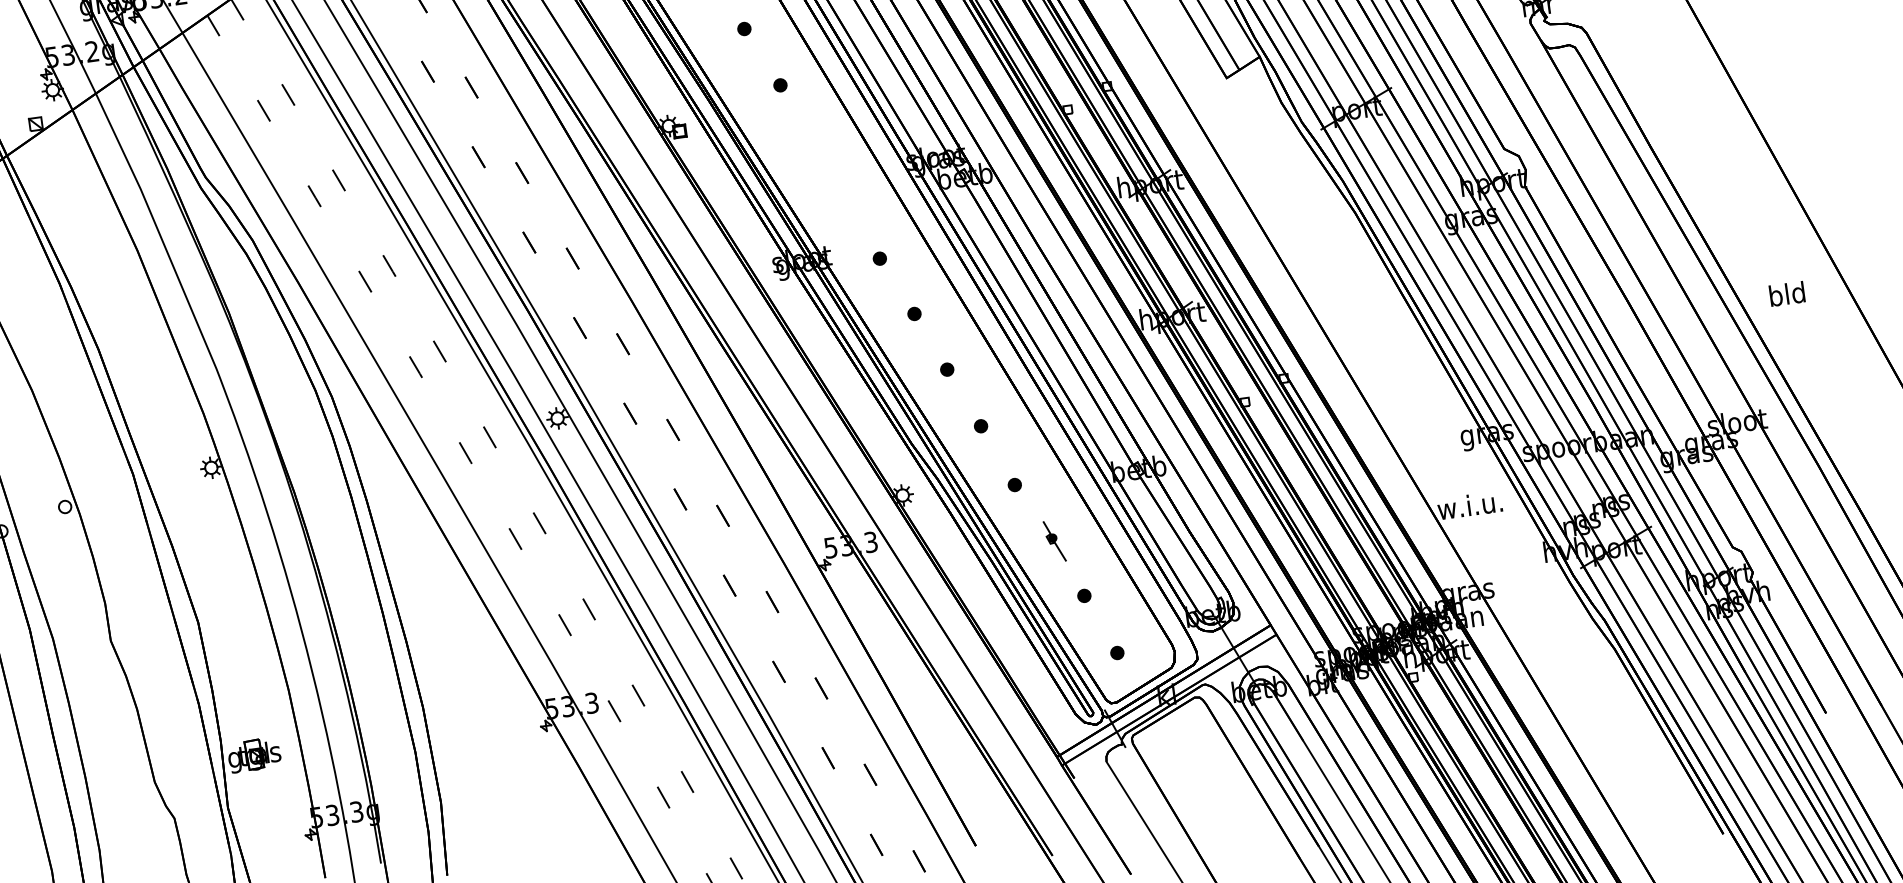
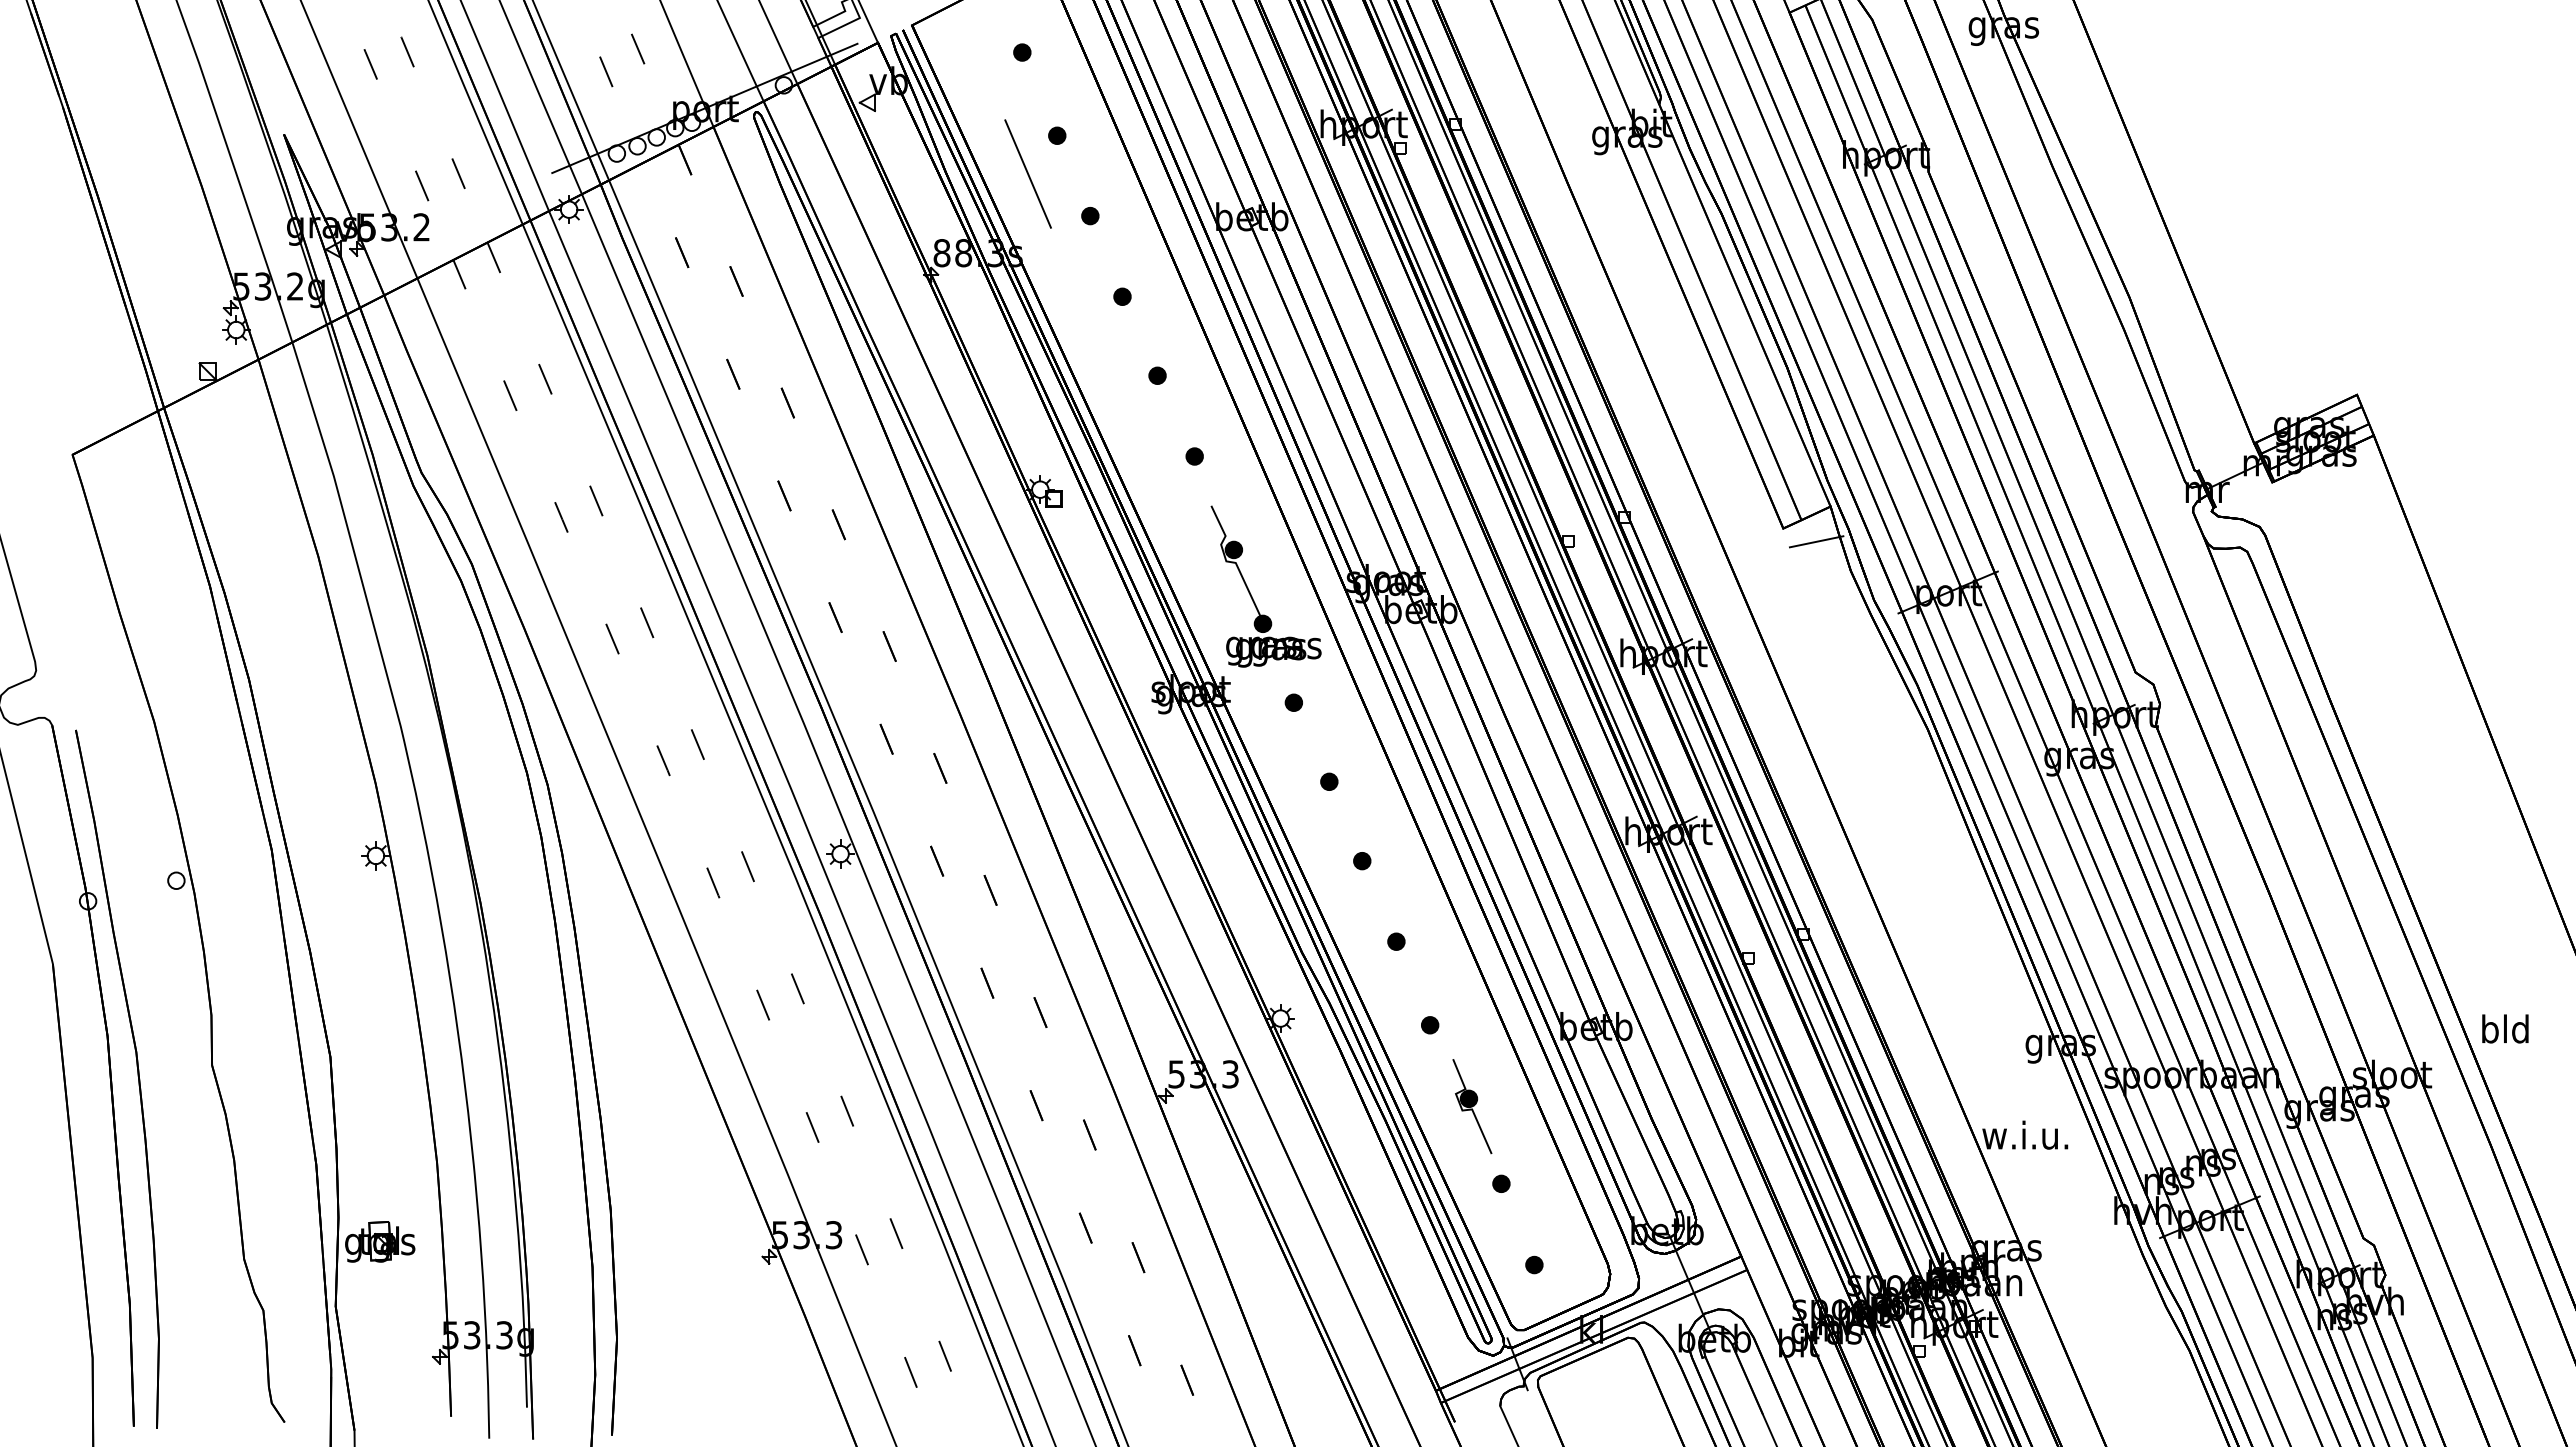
line: (1252, 84) -> (1816, 541), added
part: (837, 182) -> (1251, 594), added
text: (1787, 293) -> (2505, 1028), moved
part: (1054, 541) -> (1472, 1106), size x1.67

